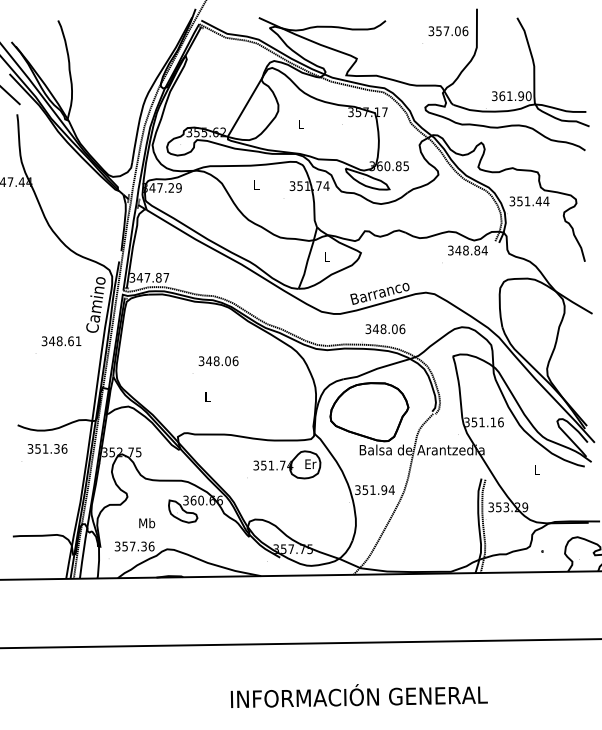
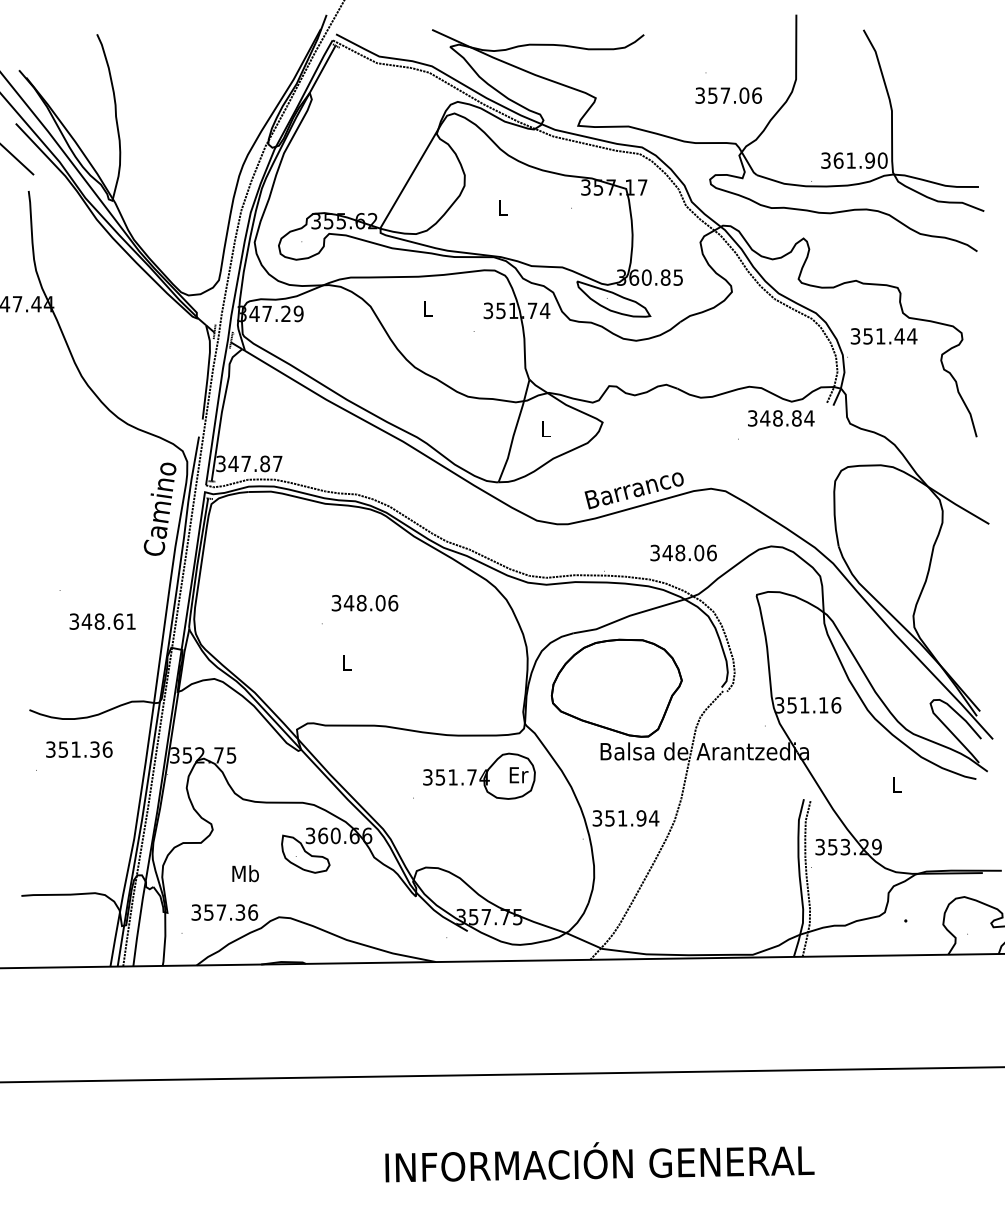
text: (448, 31) -> (728, 96), moved
text: (385, 329) -> (683, 553), moved
text: (61, 341) -> (102, 622), moved

